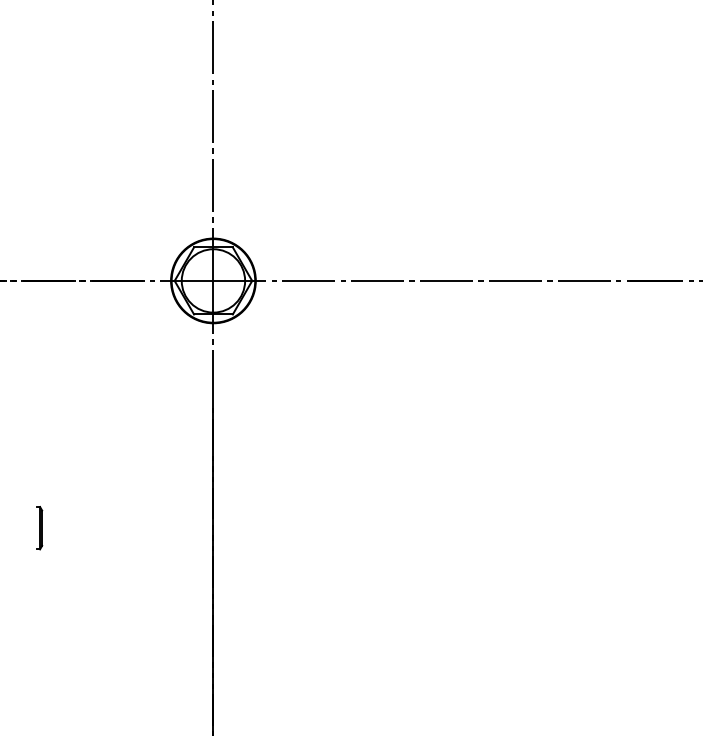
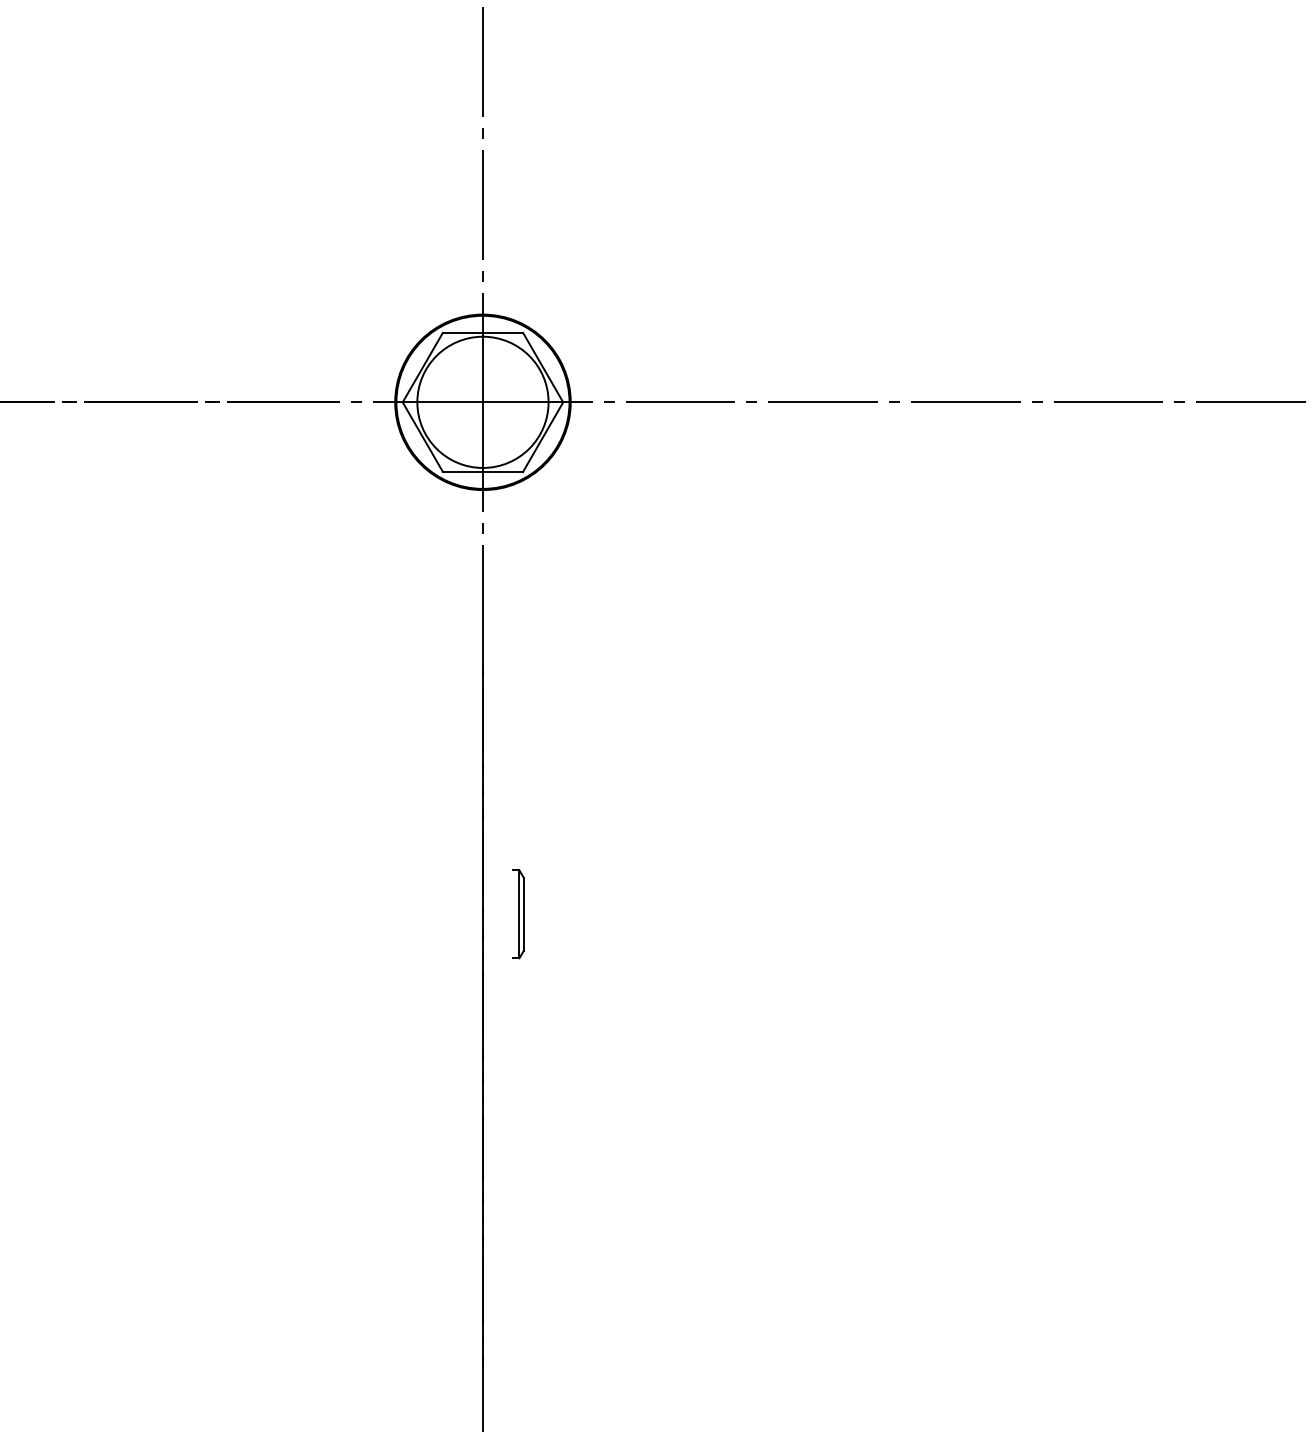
part: (39, 528) -> (518, 915), moved

